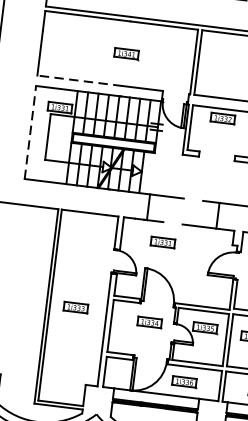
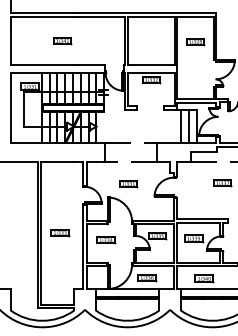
part: (126, 54) -> (62, 41), moved
line: (79, 81) -> (42, 65), dashed -> solid
line: (30, 132) -> (10, 107), dashed -> solid
part: (162, 243) -> (128, 184), moved
part: (150, 323) -> (106, 240), moved

